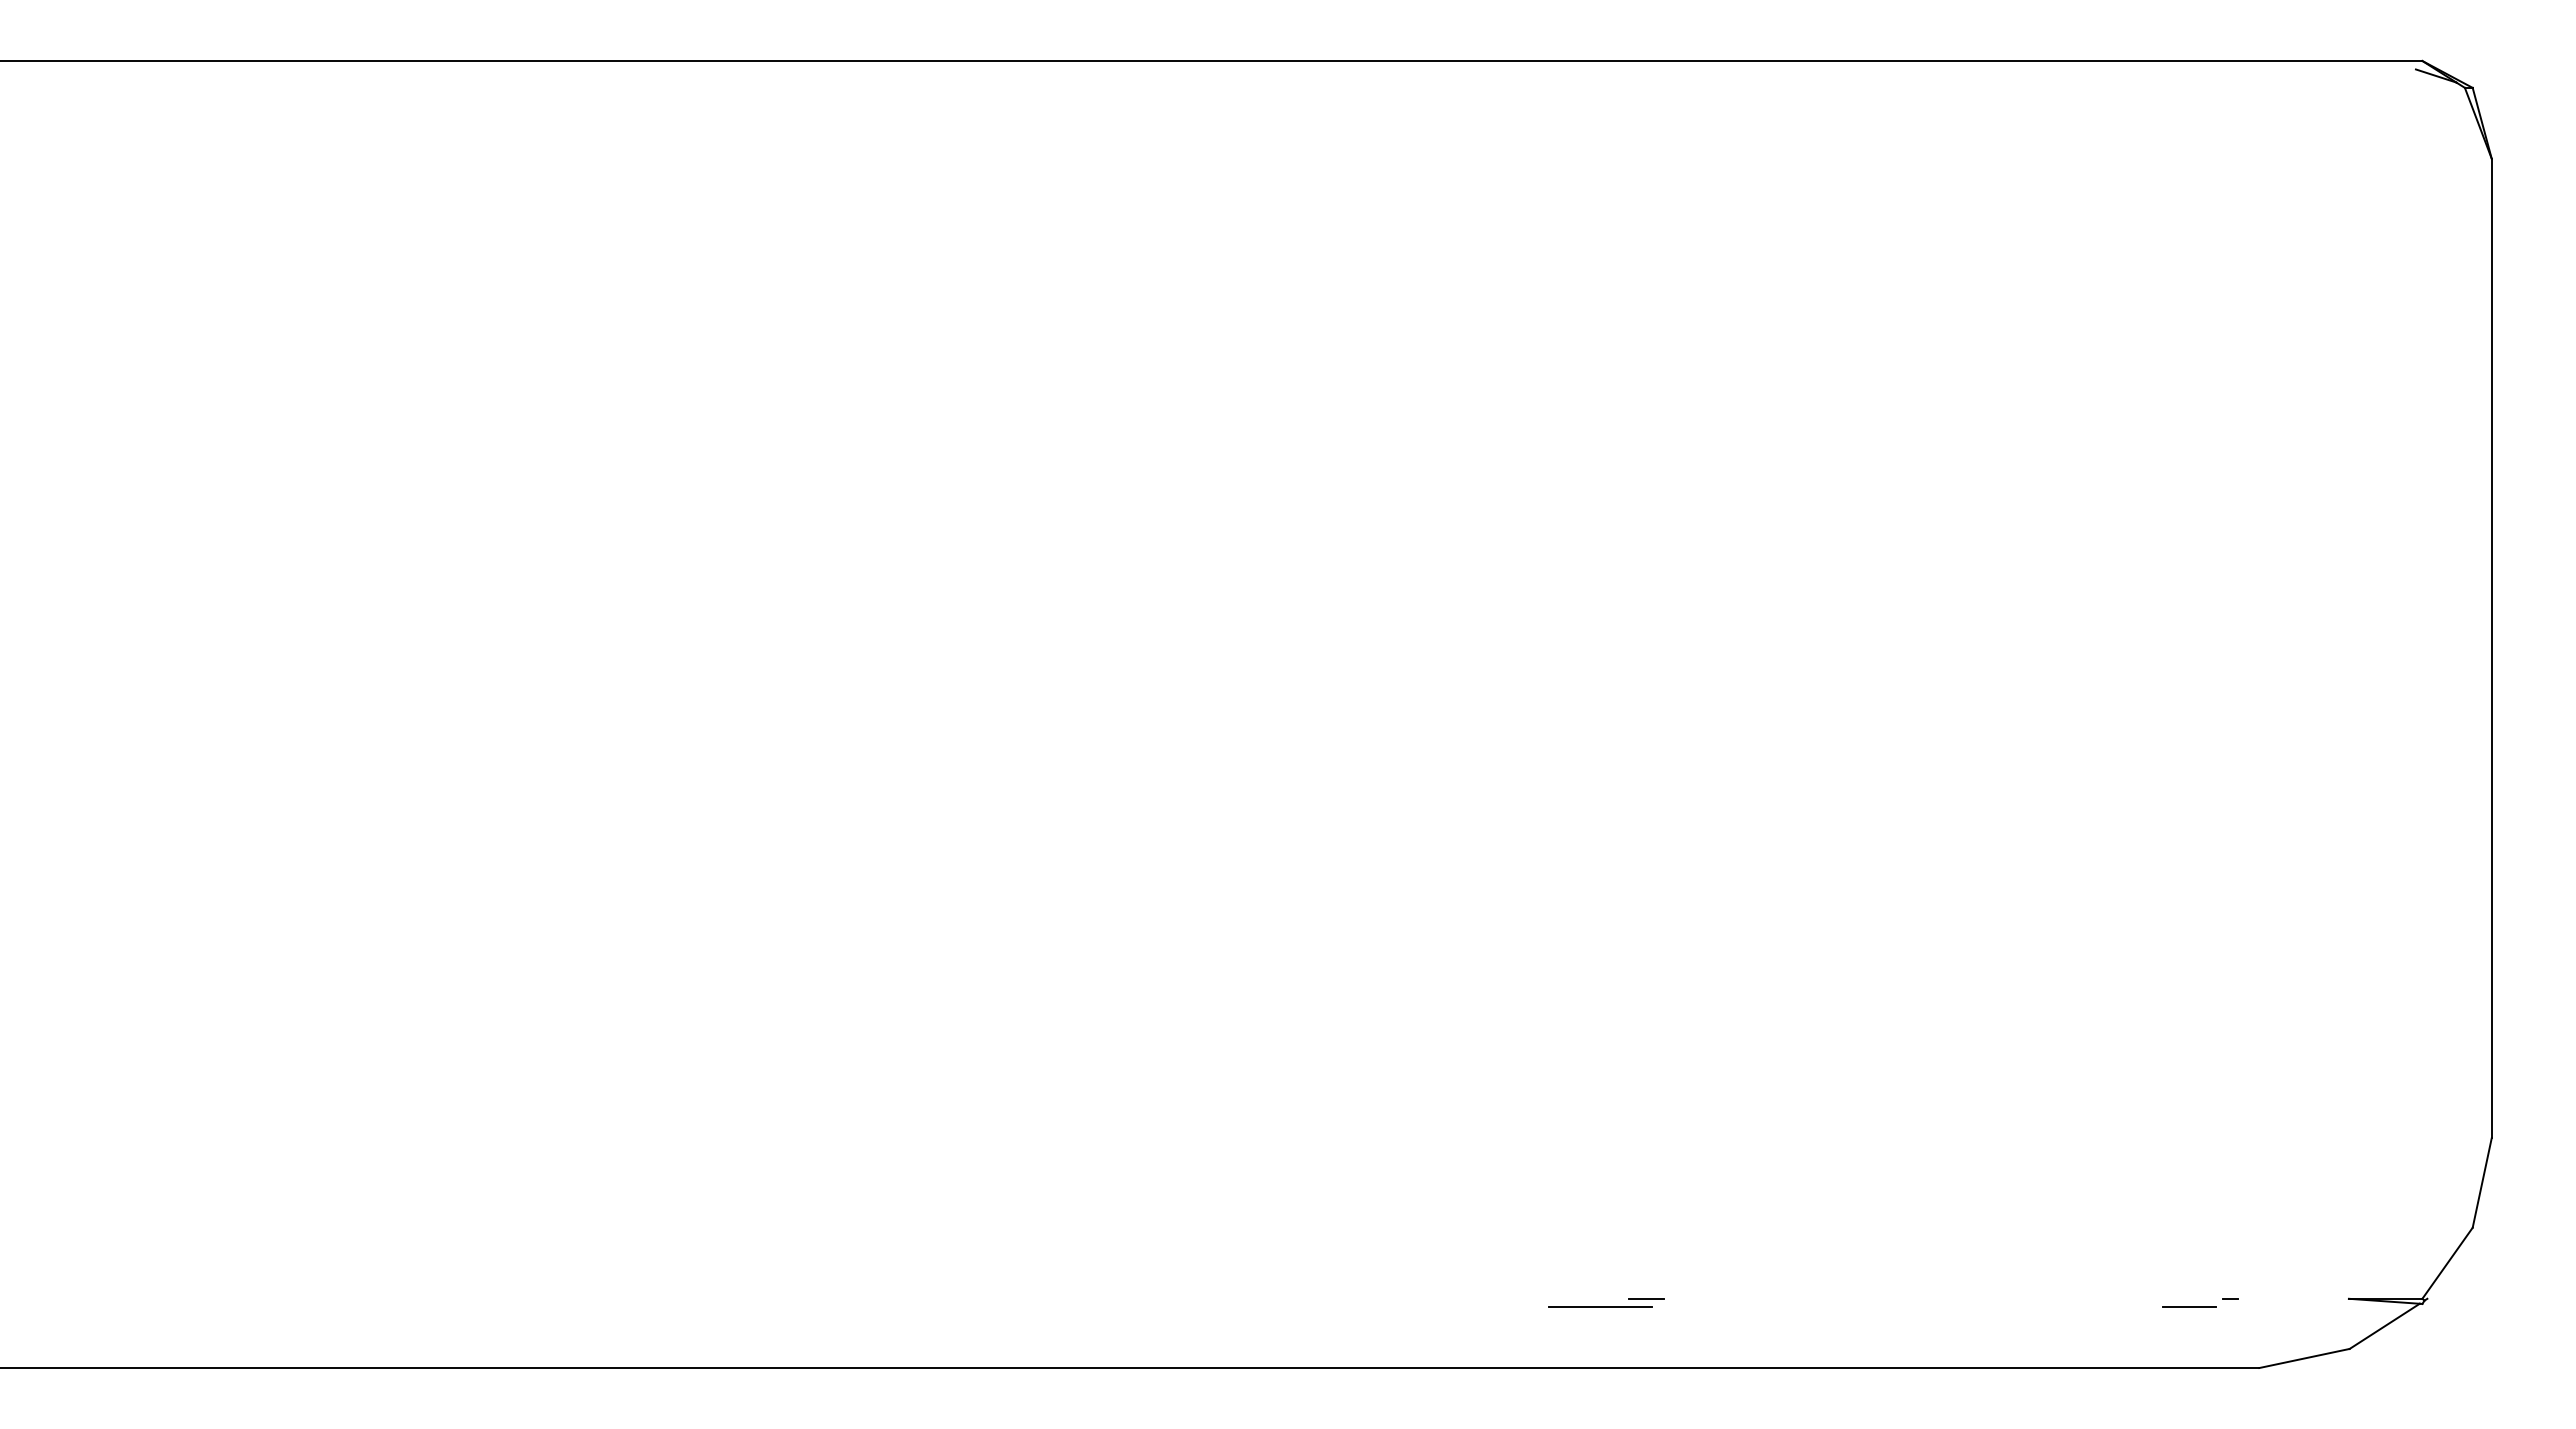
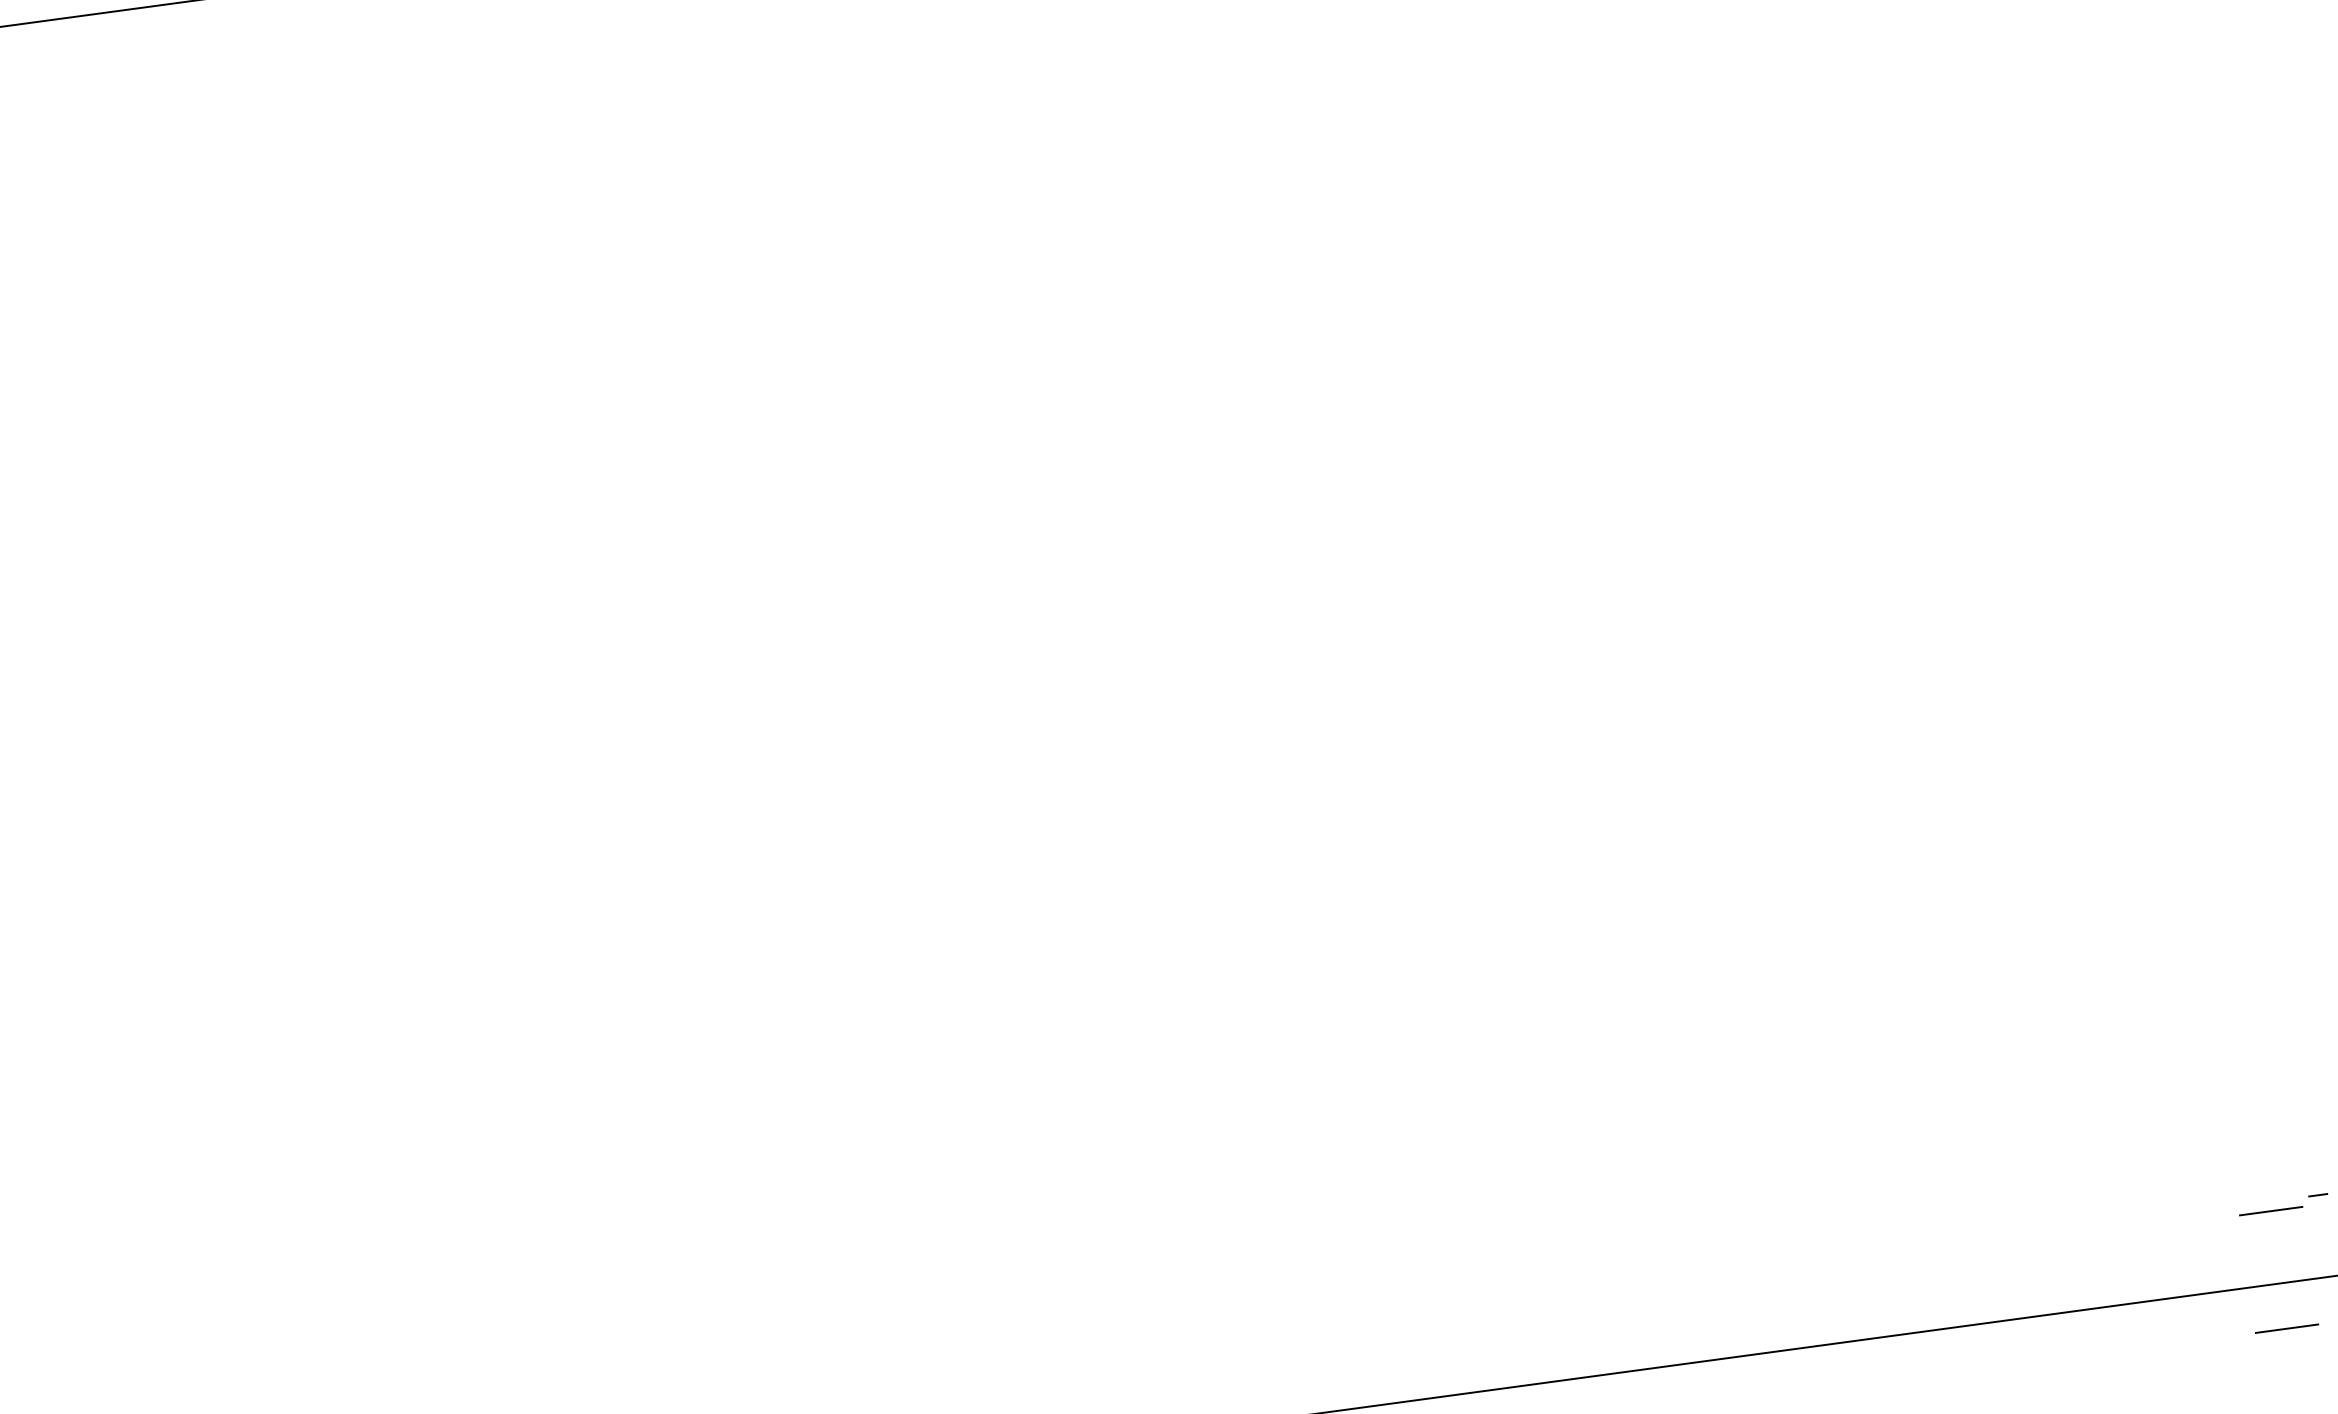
line: (1646, 1298) -> (1631, 1287), removed
line: (1600, 1306) -> (1578, 1304), removed
line: (2189, 1406) -> (2286, 1328), added

